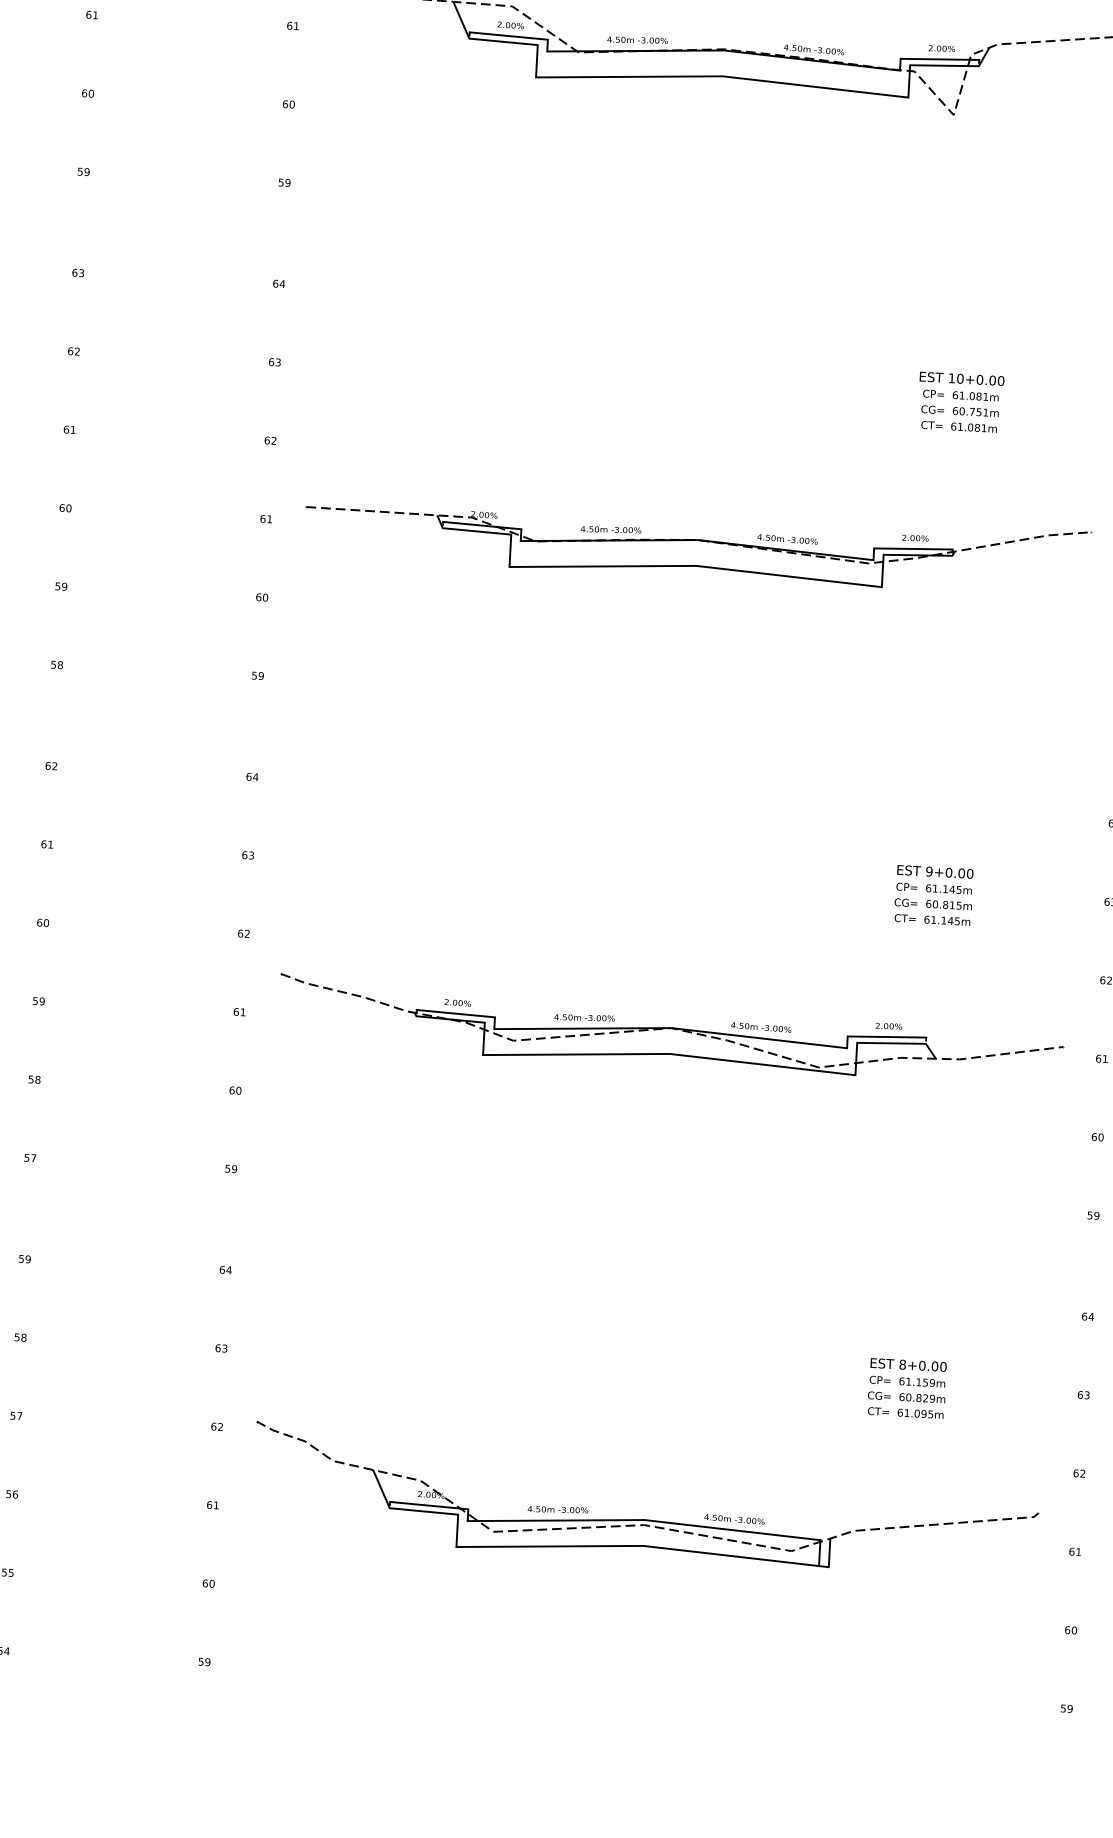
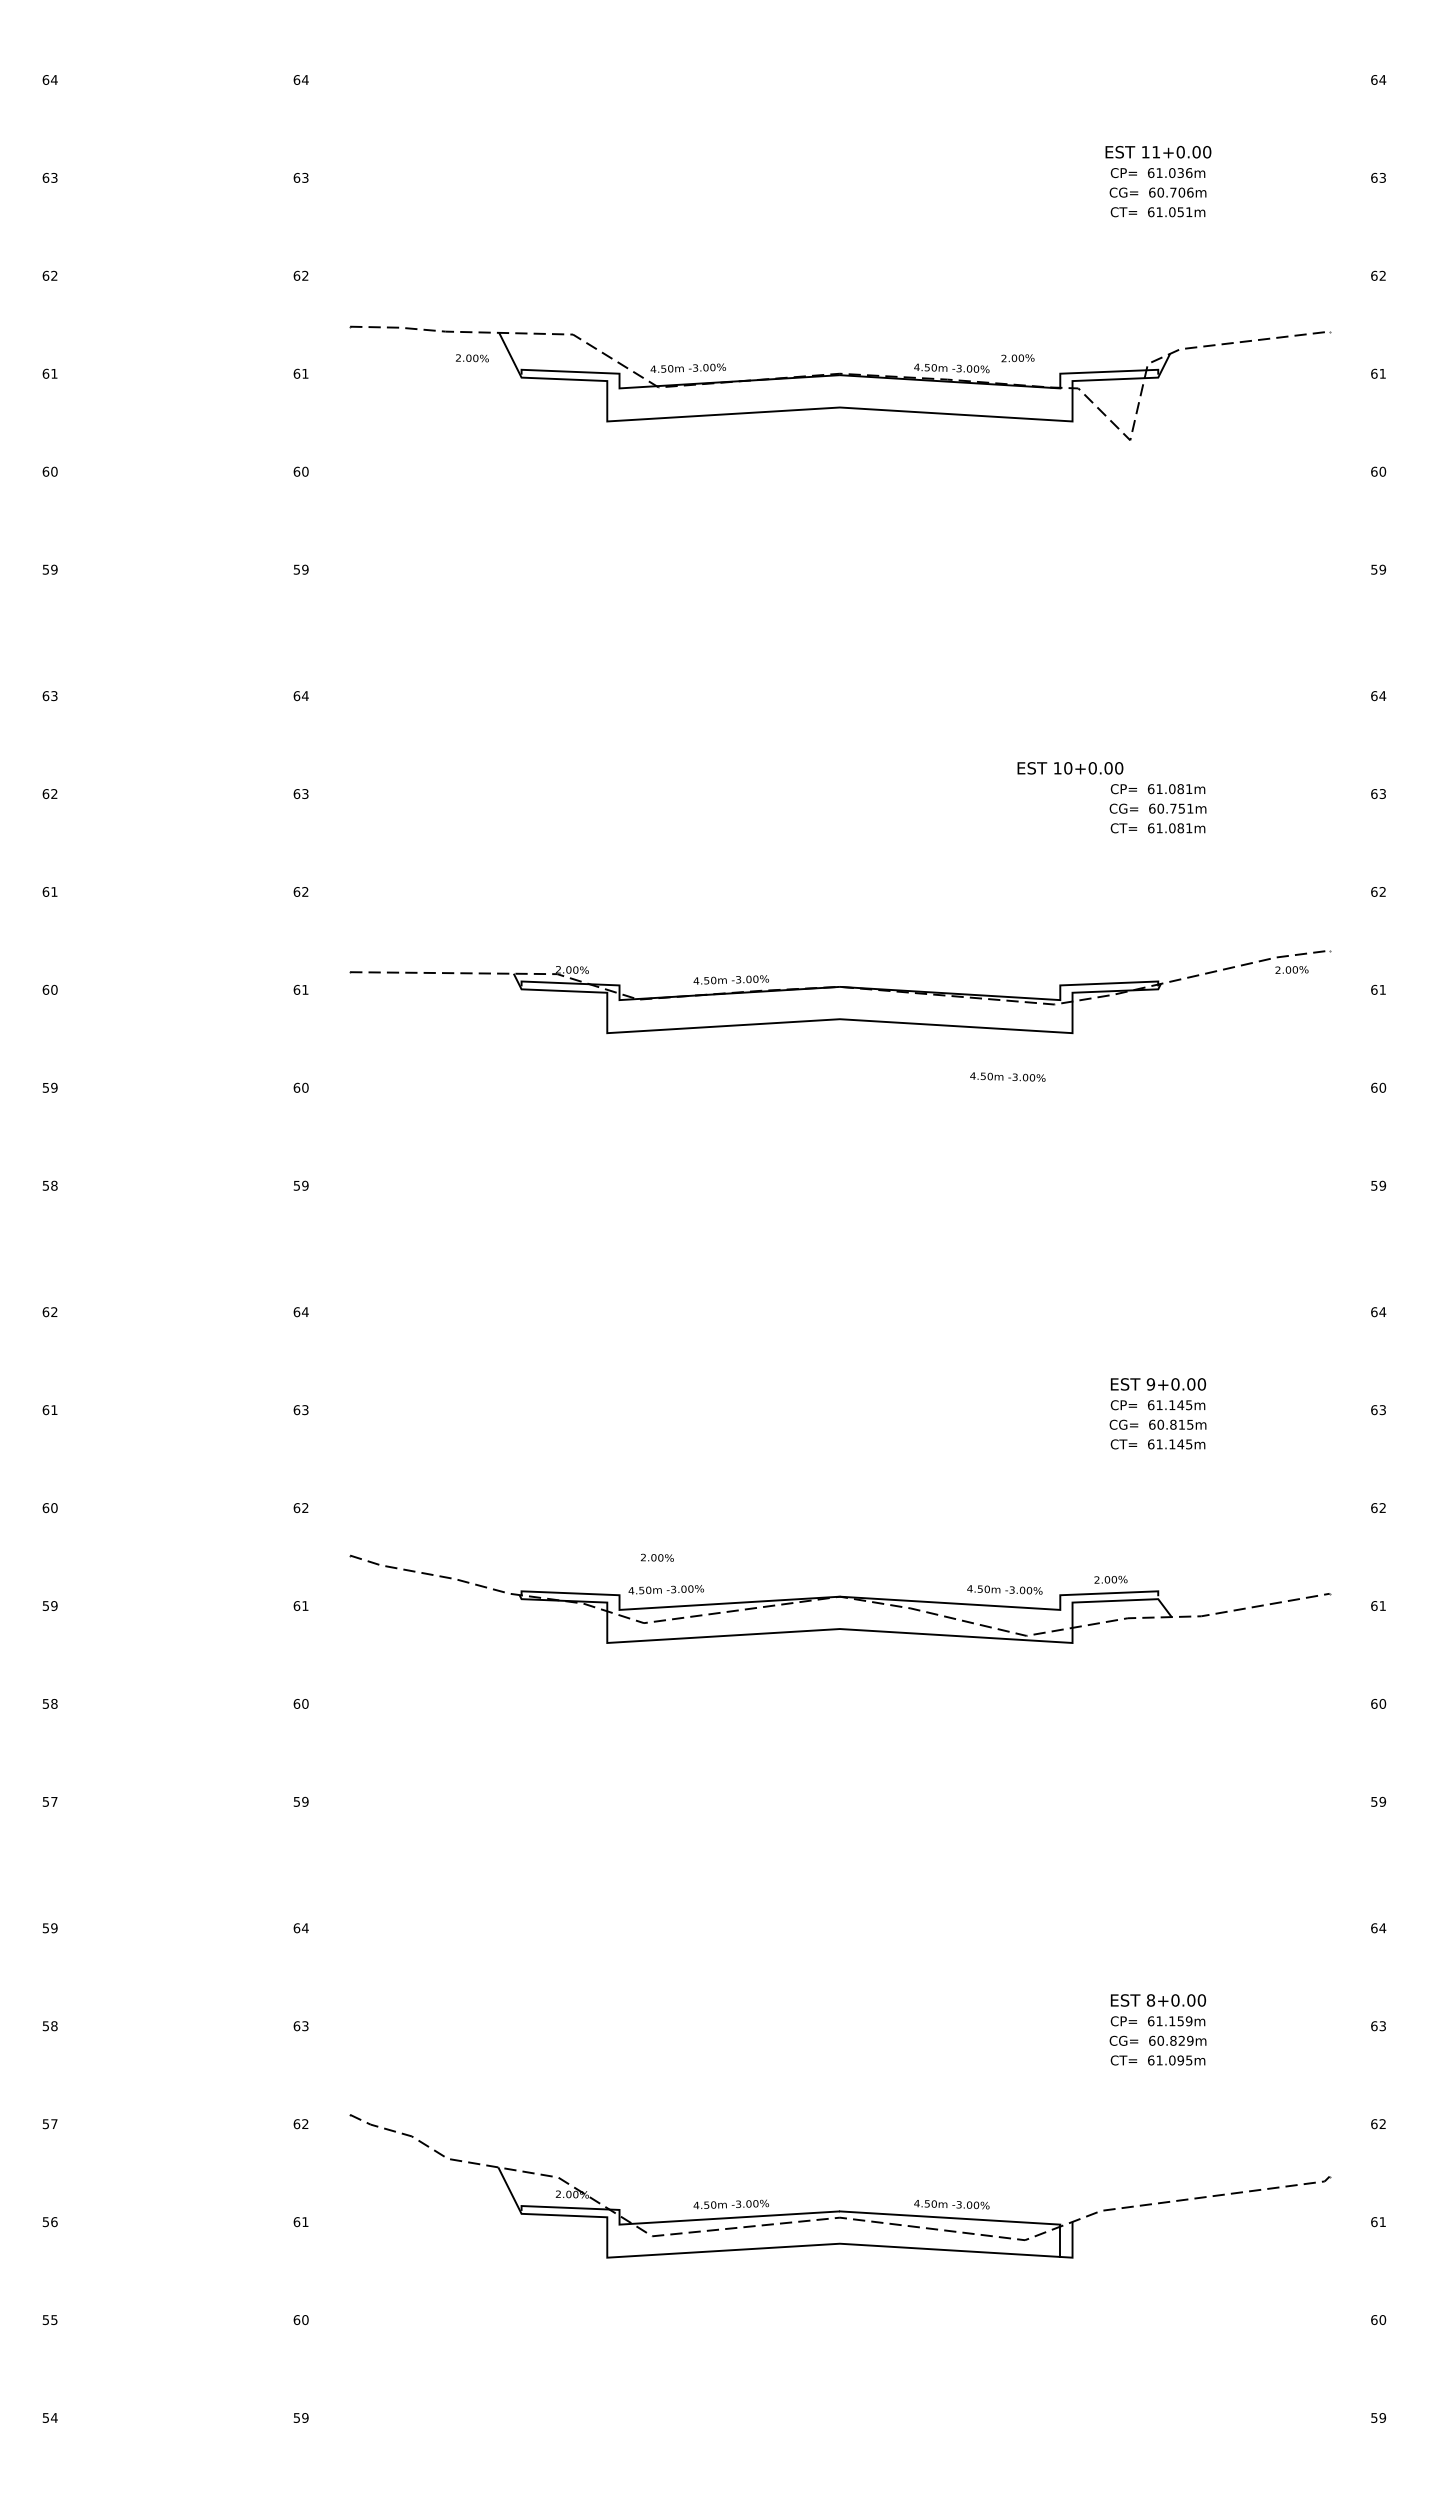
text: (510, 25) -> (471, 358), moved
text: (636, 39) -> (687, 367), moved
text: (941, 48) -> (1017, 358), moved
text: (962, 379) -> (1070, 768), moved
text: (915, 537) -> (1291, 969), moved
text: (787, 538) -> (1007, 1076), moved
text: (457, 1002) -> (656, 1557), moved
text: (584, 1017) -> (665, 1589), moved
text: (760, 1027) -> (1004, 1589), moved

